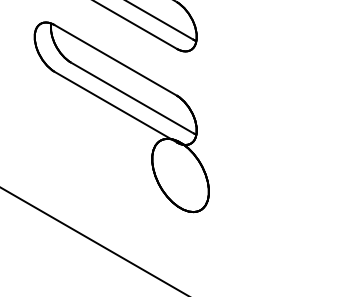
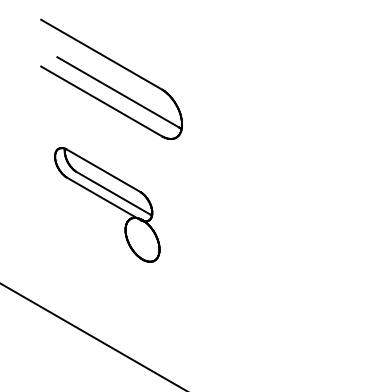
part: (122, 116) -> (107, 204), size x0.6

